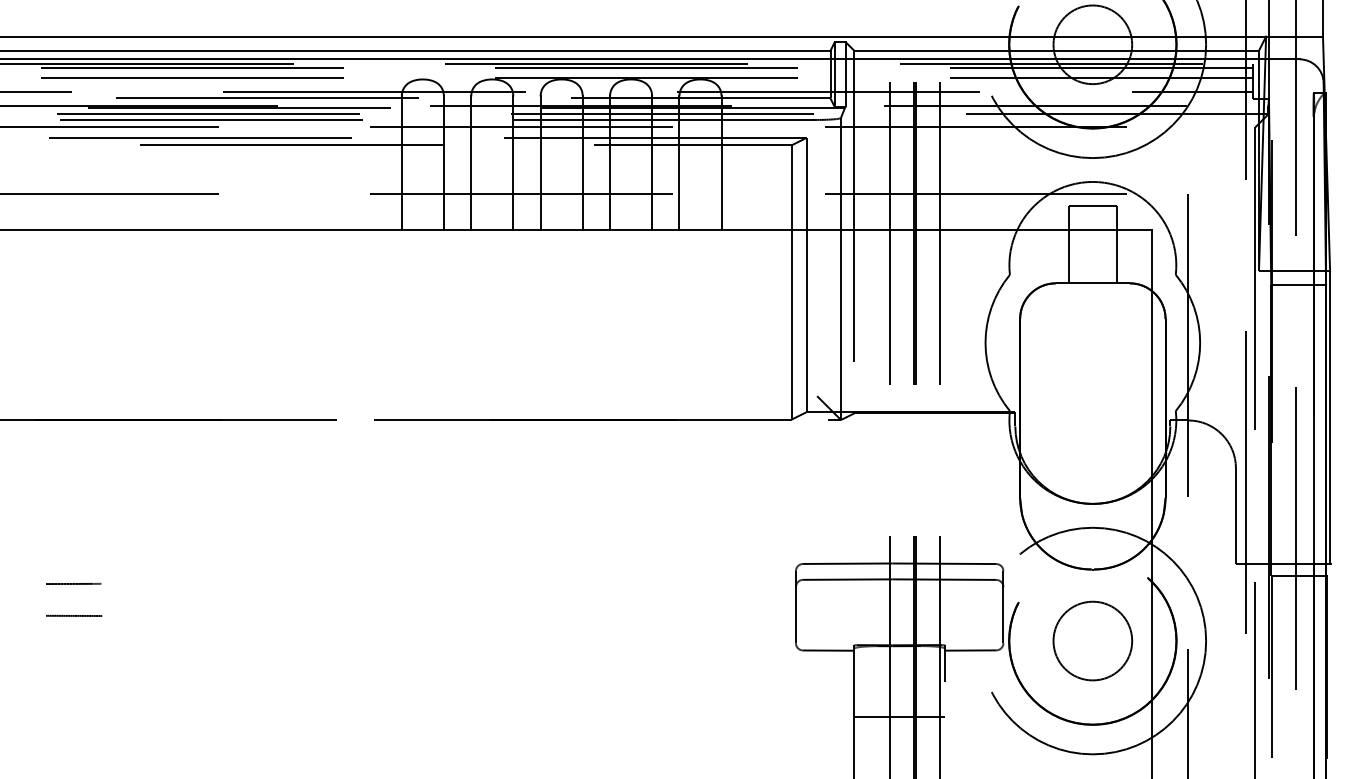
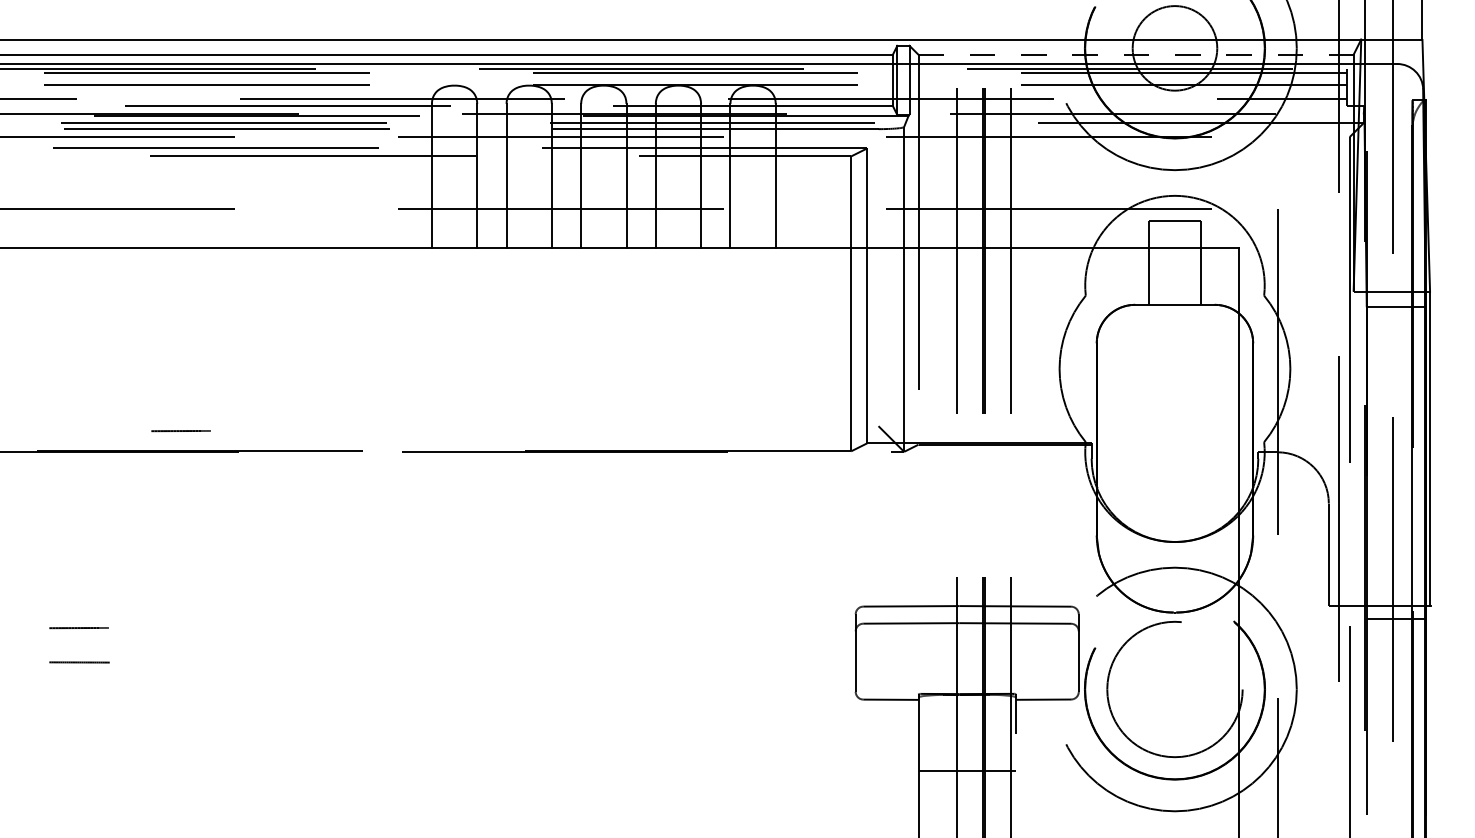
line: (1057, 50) -> (1136, 54), solid -> dashed
line: (167, 401) -> (180, 431), added
circle: (1092, 641) -> (1174, 689), size x1.6

